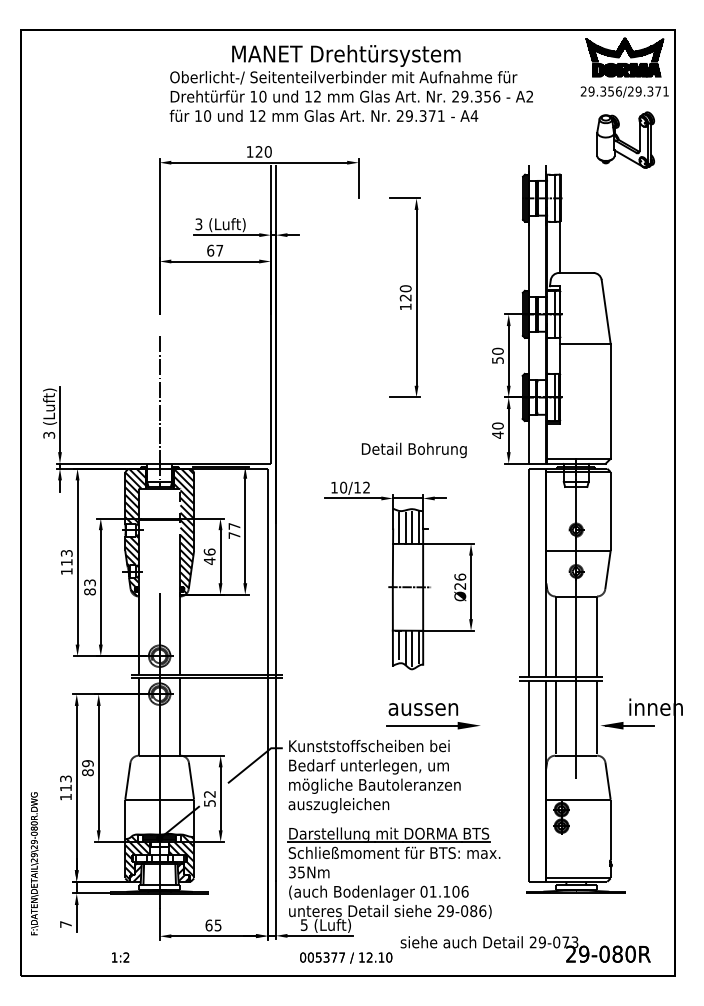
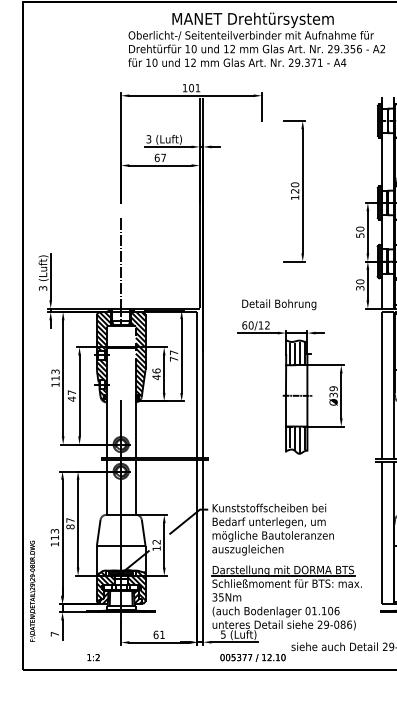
text: (263, 151) -> (194, 87), 120 -> 101
text: (497, 434) -> (359, 287), 40 -> 30
text: (413, 450) -> (278, 304), moved
text: (334, 487) -> (244, 325), 10/12 -> 60/12
text: (460, 581) -> (333, 391), Ø26 -> Ø39
text: (89, 587) -> (71, 396), 83 -> 47
part: (433, 716) -> (314, 487), removed
text: (87, 763) -> (70, 520), 89 -> 87
text: (209, 803) -> (156, 548), 52 -> 12
text: (217, 925) -> (162, 634), 65 -> 61

